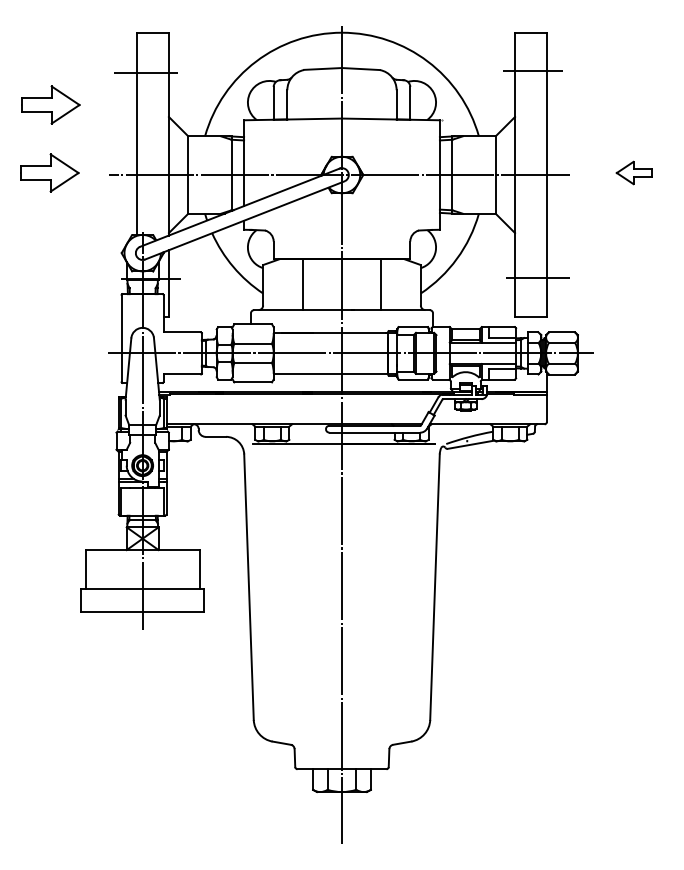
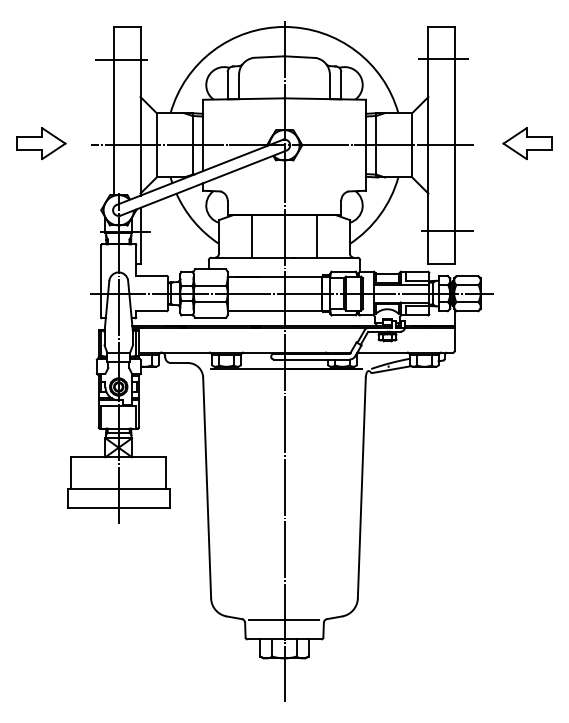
part: (50, 104) -> (42, 86), removed
part: (633, 172) -> (526, 143), size x1.67
line: (340, 746) -> (283, 620), added

